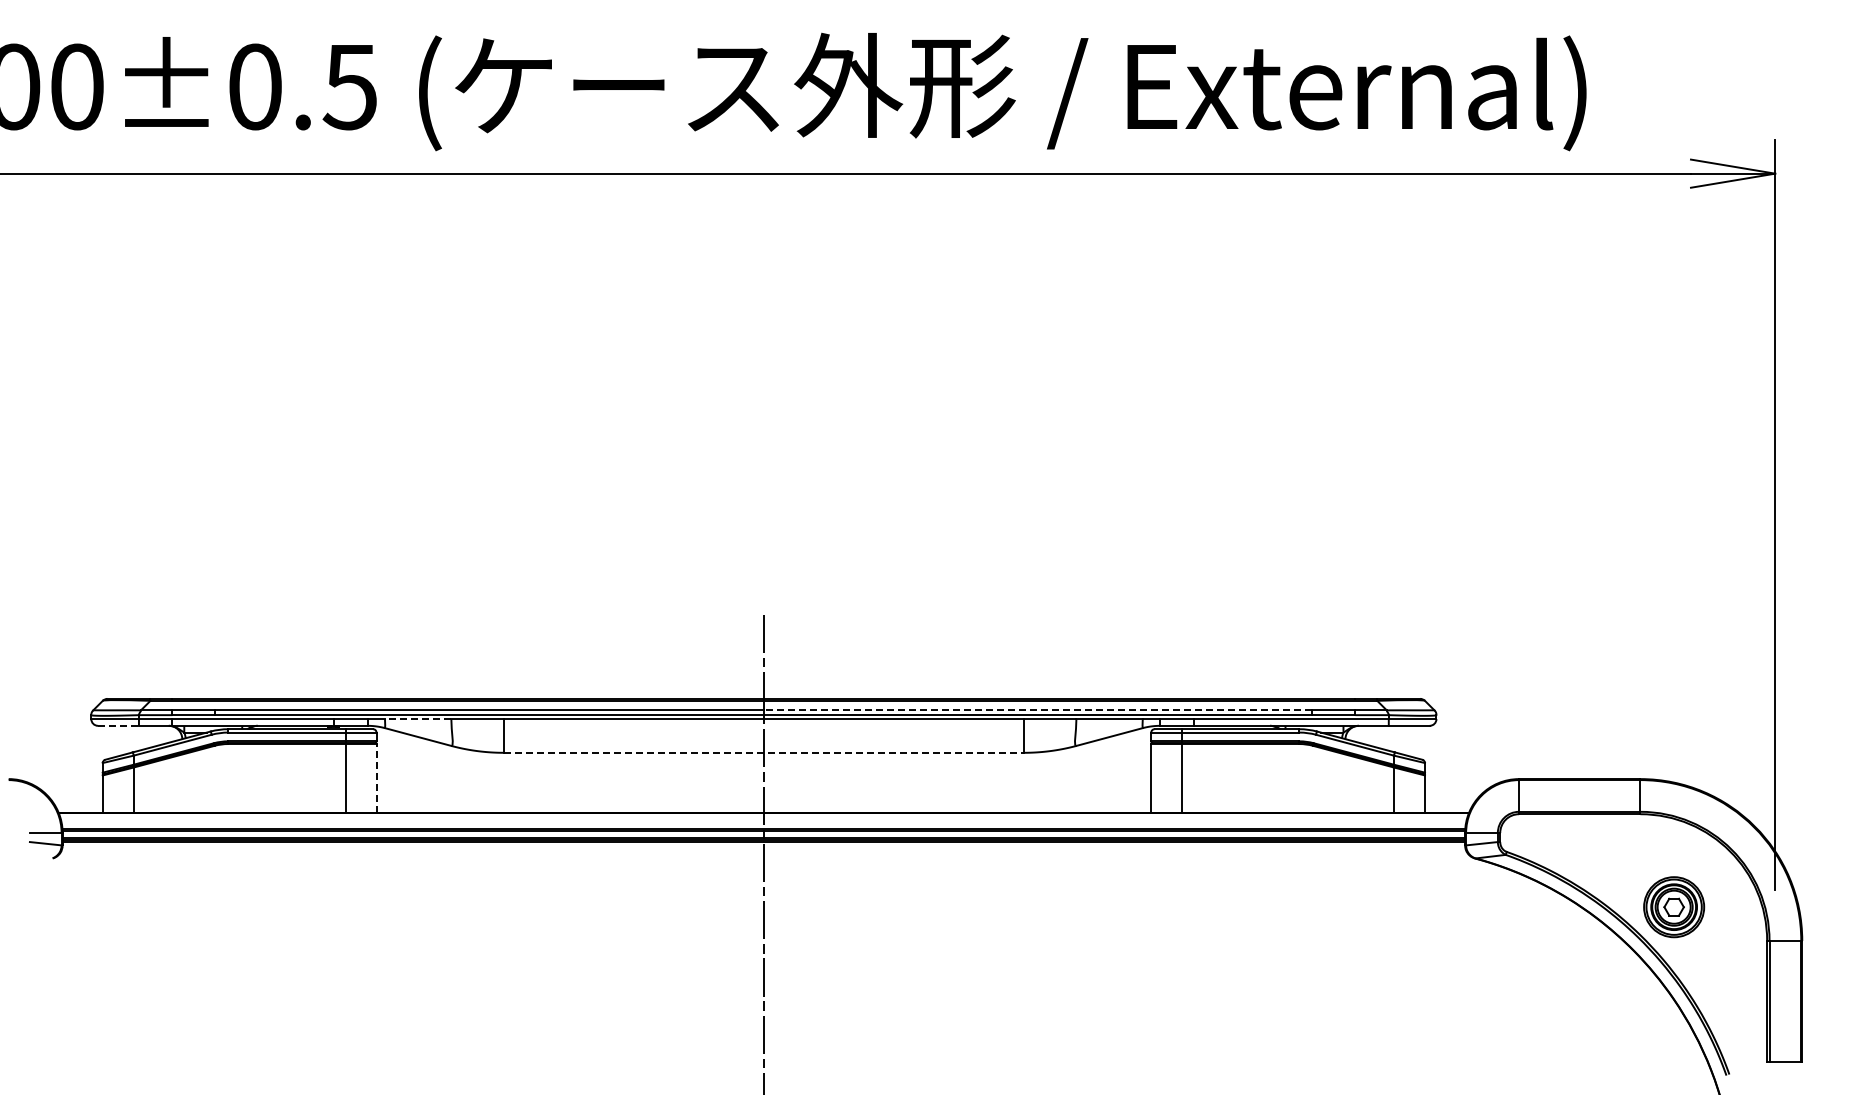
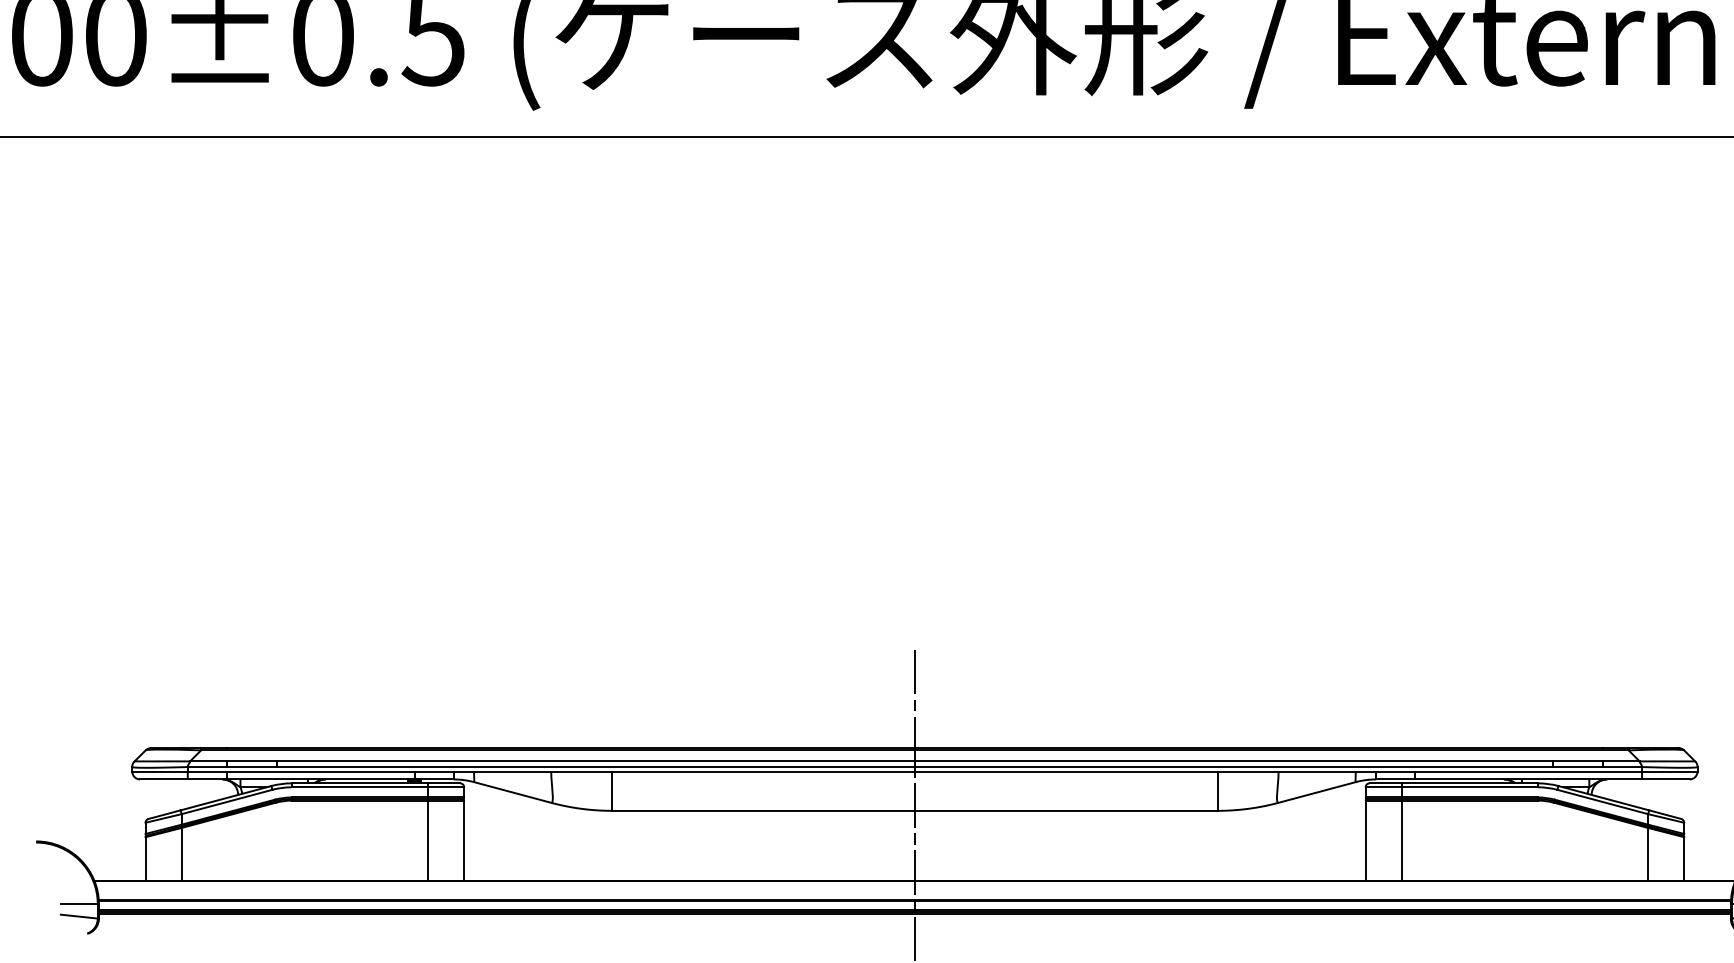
line: (1037, 710) -> (1233, 761), dashed -> solid
line: (417, 719) -> (511, 772), dashed -> solid
line: (119, 725) -> (165, 779), dashed -> solid
line: (764, 752) -> (915, 810), dashed -> solid
line: (376, 777) -> (464, 839), dashed -> solid

